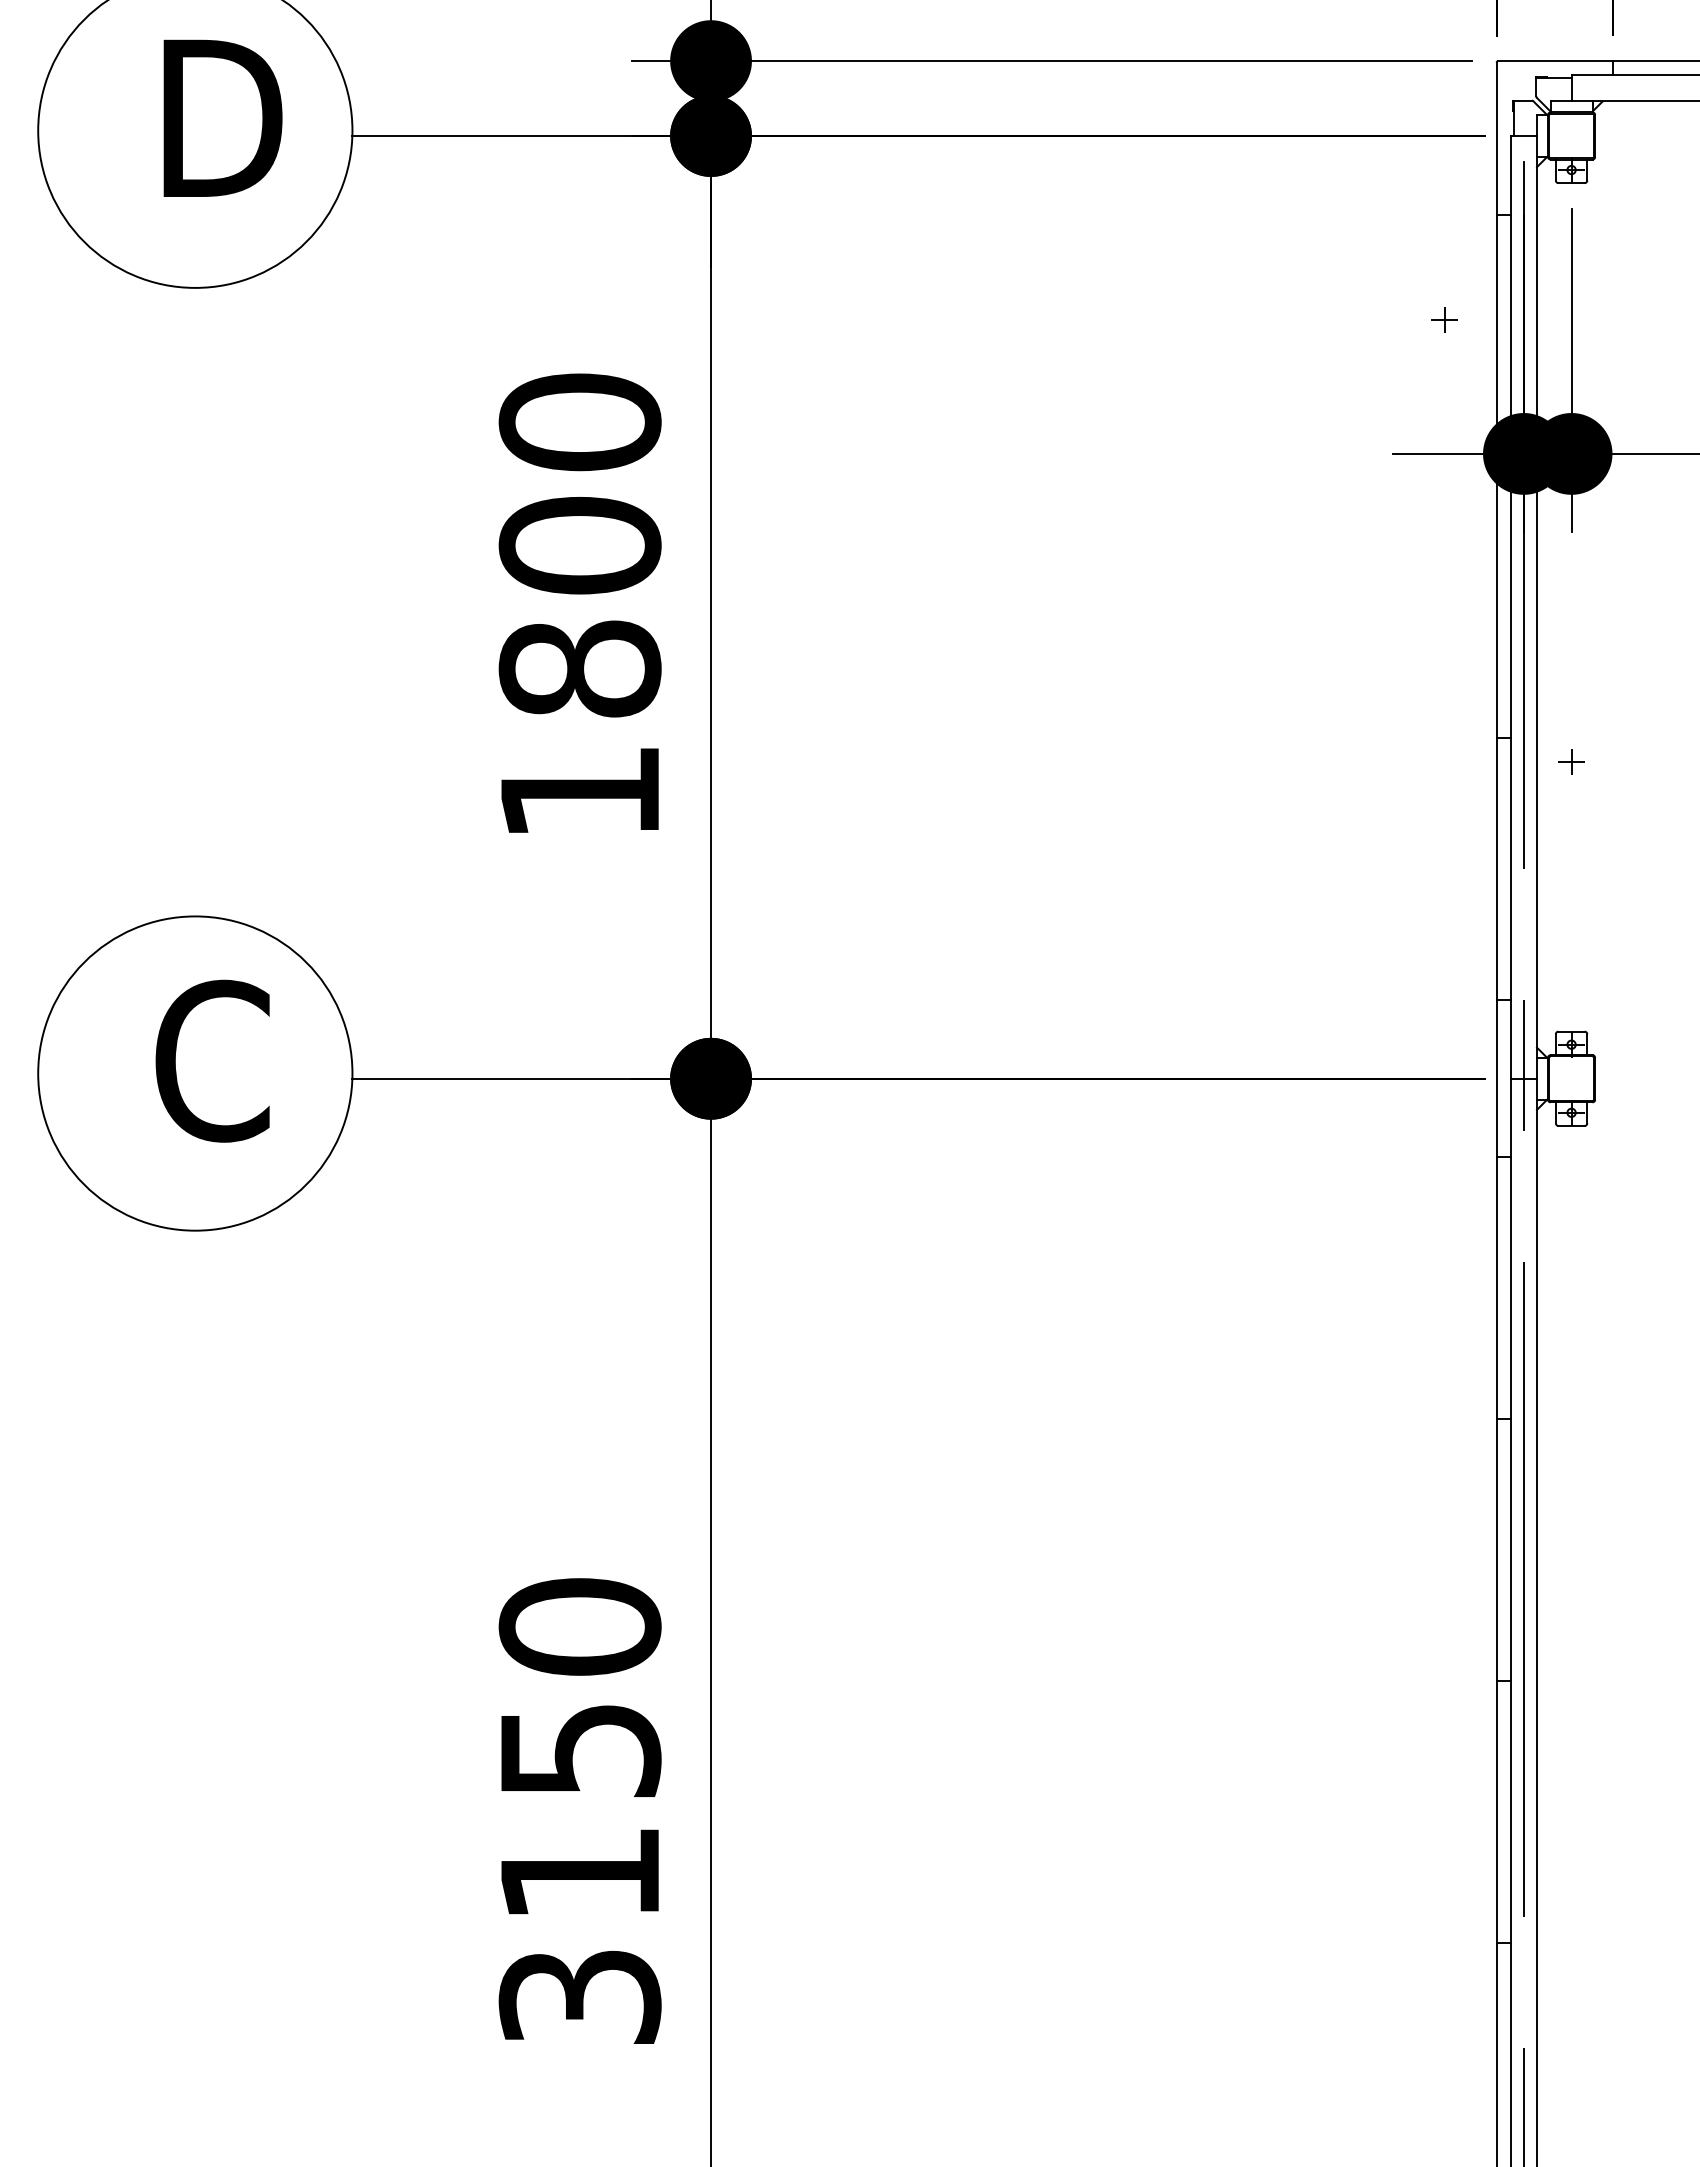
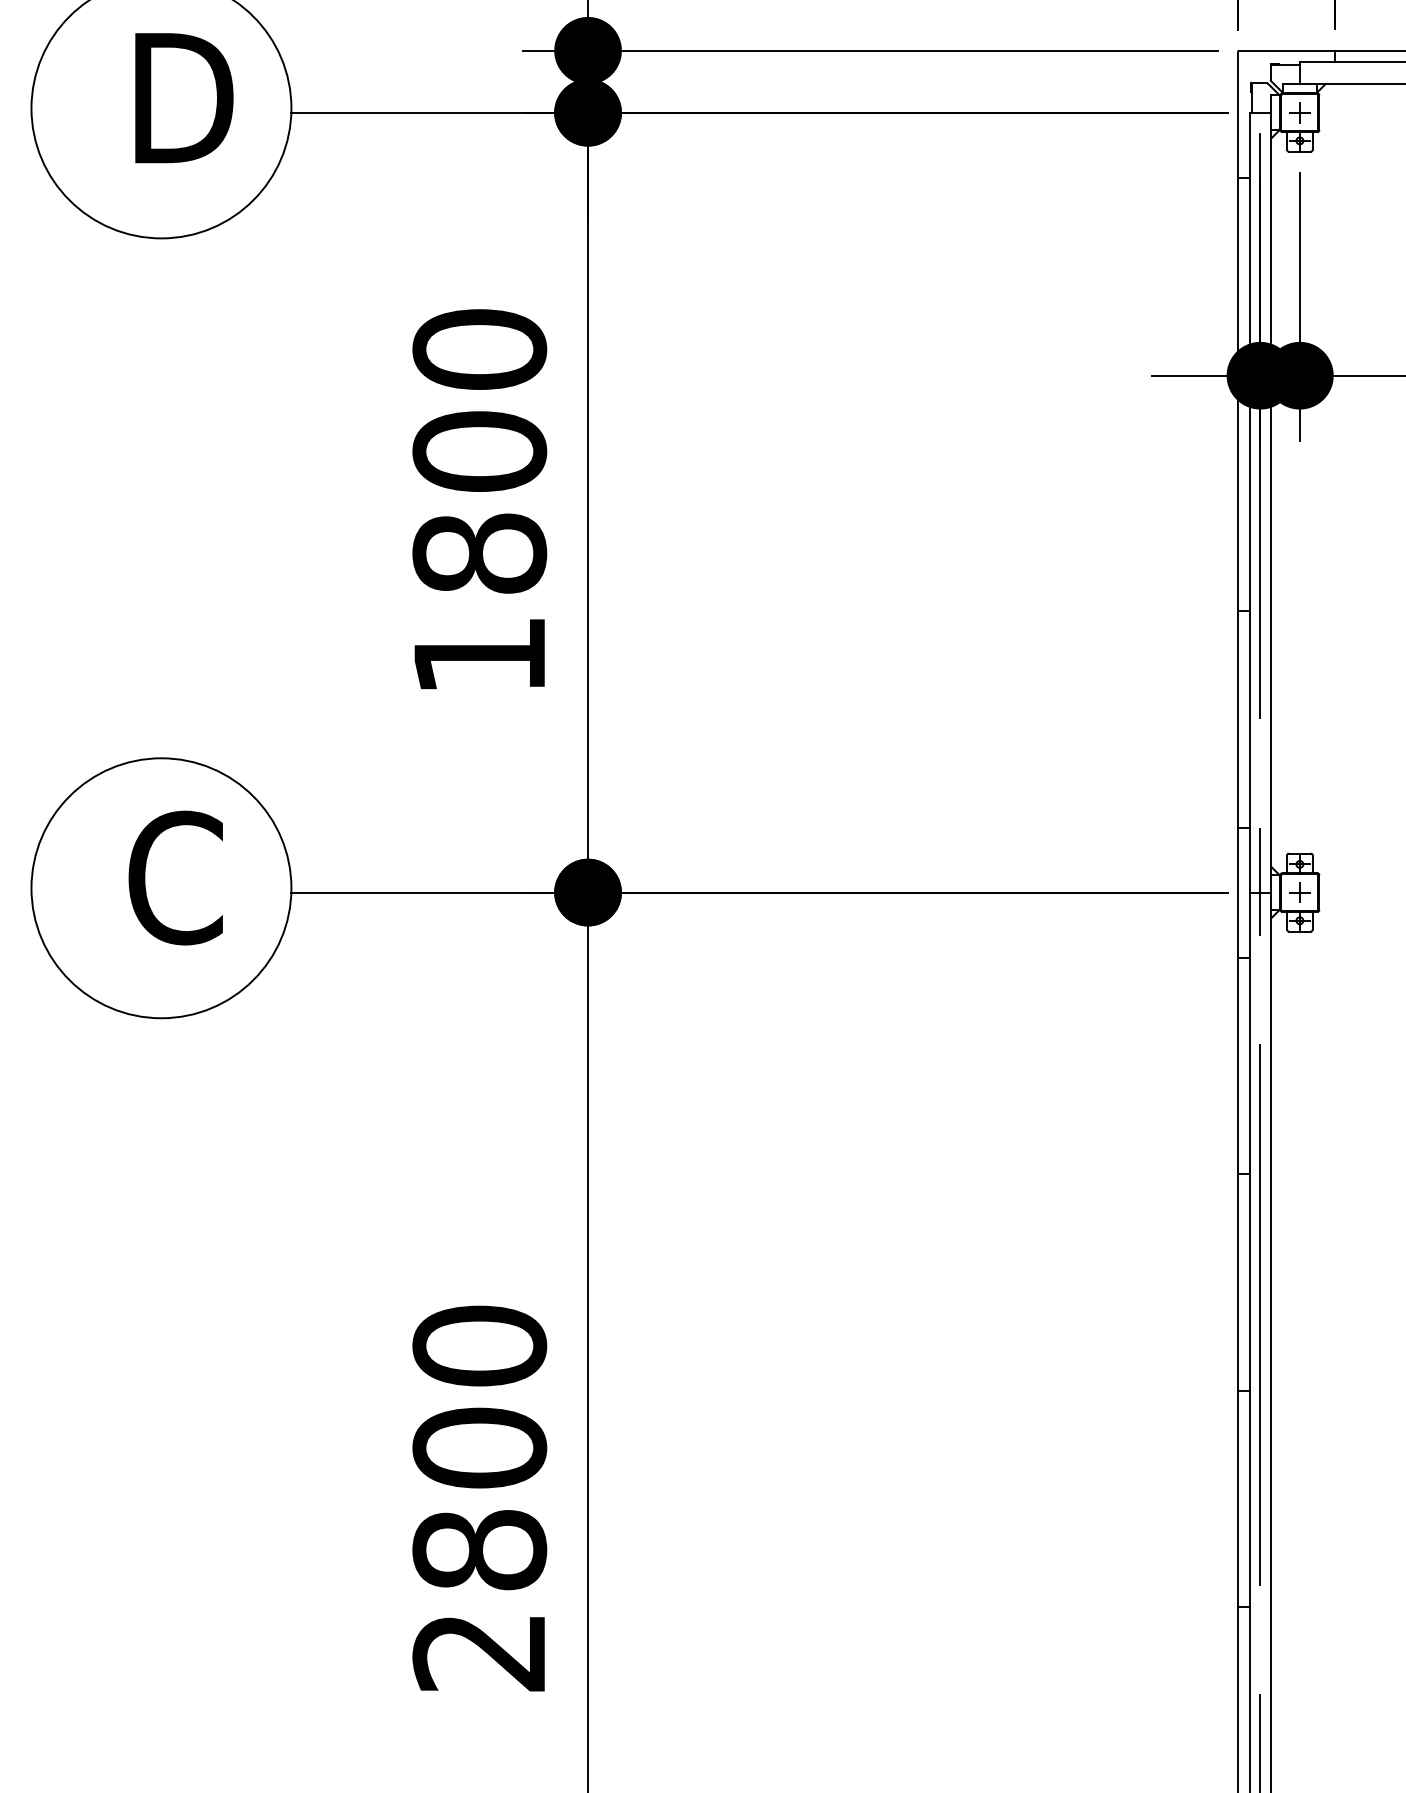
part: (1444, 319) -> (1299, 112), moved
part: (1571, 761) -> (1299, 892), moved
text: (579, 1872) -> (479, 1549), 3150 -> 2800

